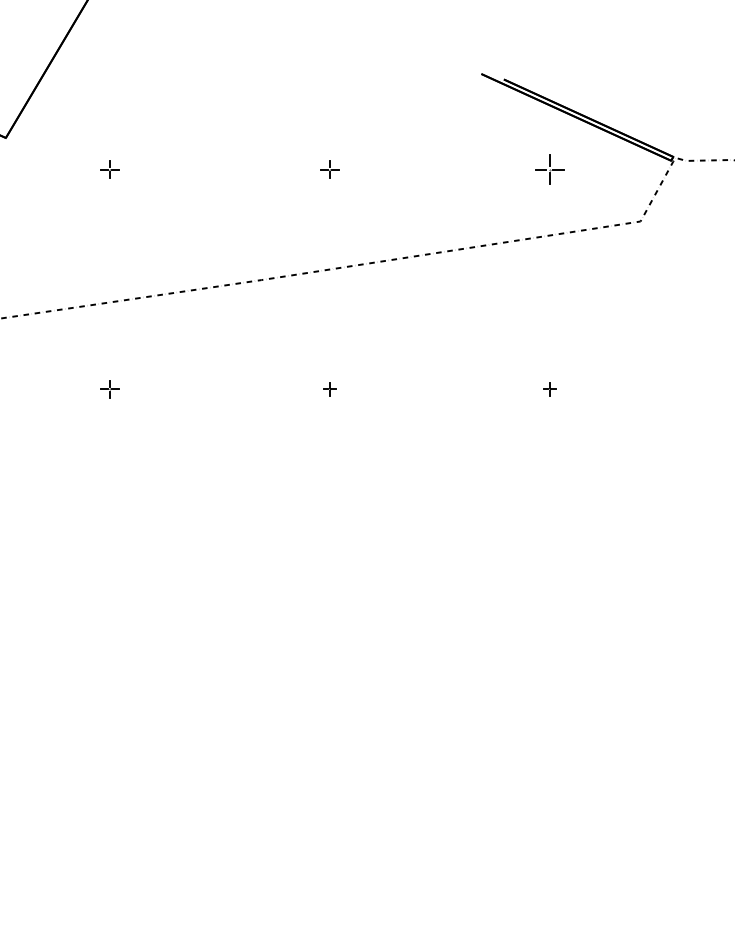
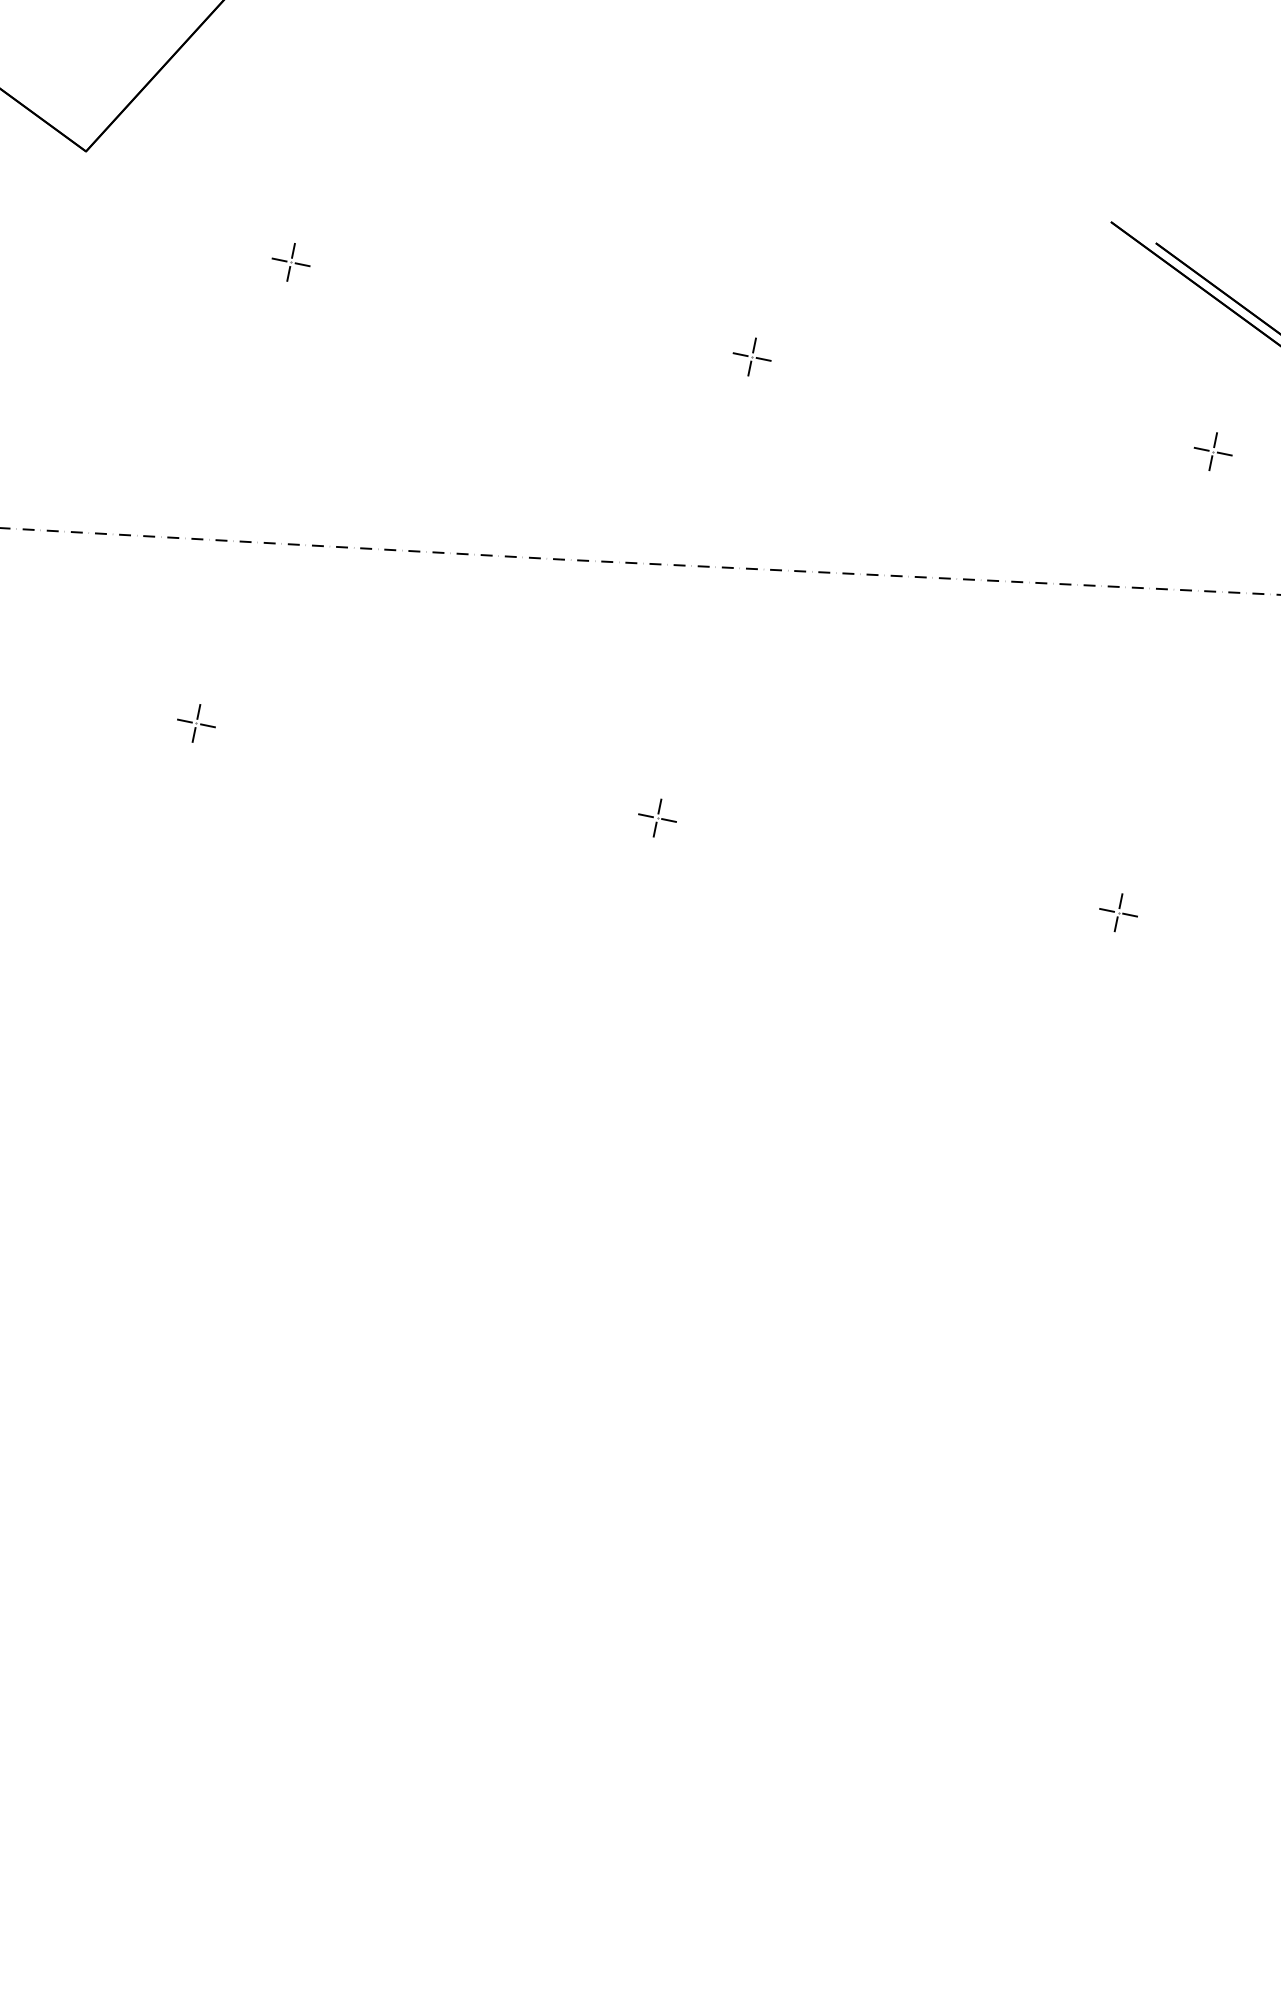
part: (549, 169) -> (1212, 451), size x0.62
part: (329, 389) -> (656, 818), size x1.43
part: (549, 389) -> (1117, 913), size x1.43

